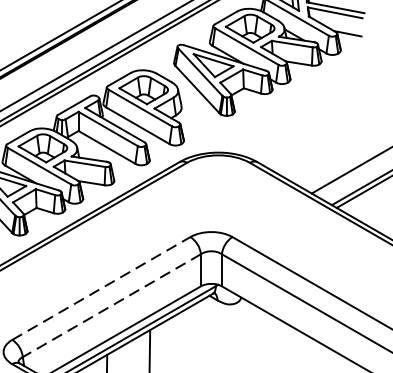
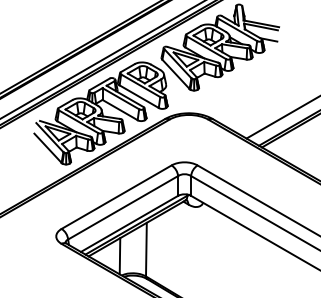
line: (102, 287) -> (117, 196), dashed -> solid
line: (110, 306) -> (122, 208), dashed -> solid

